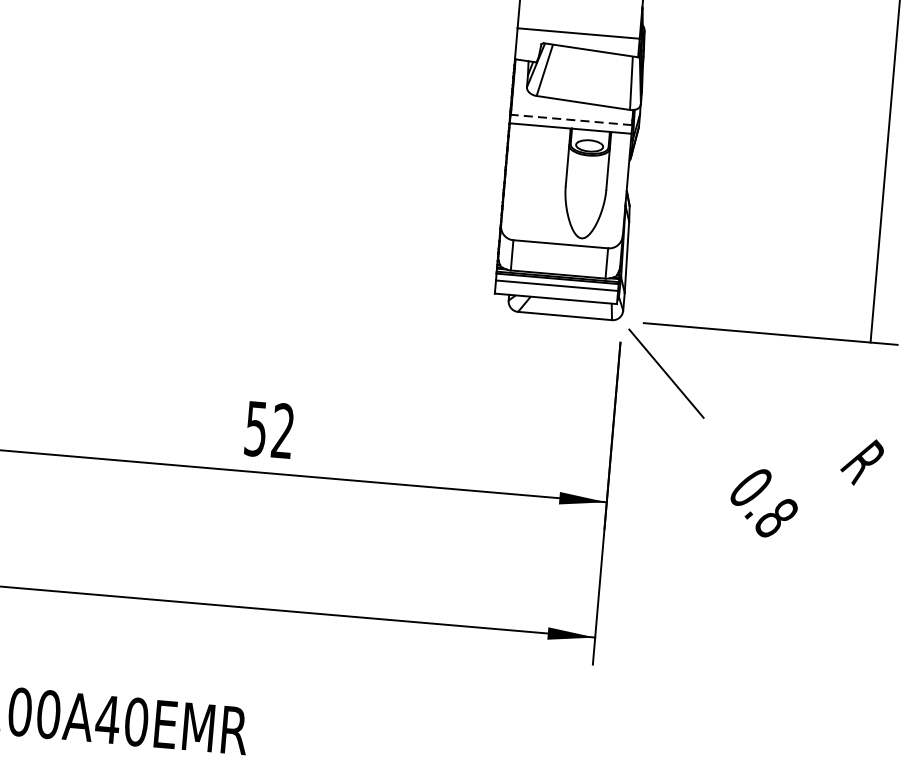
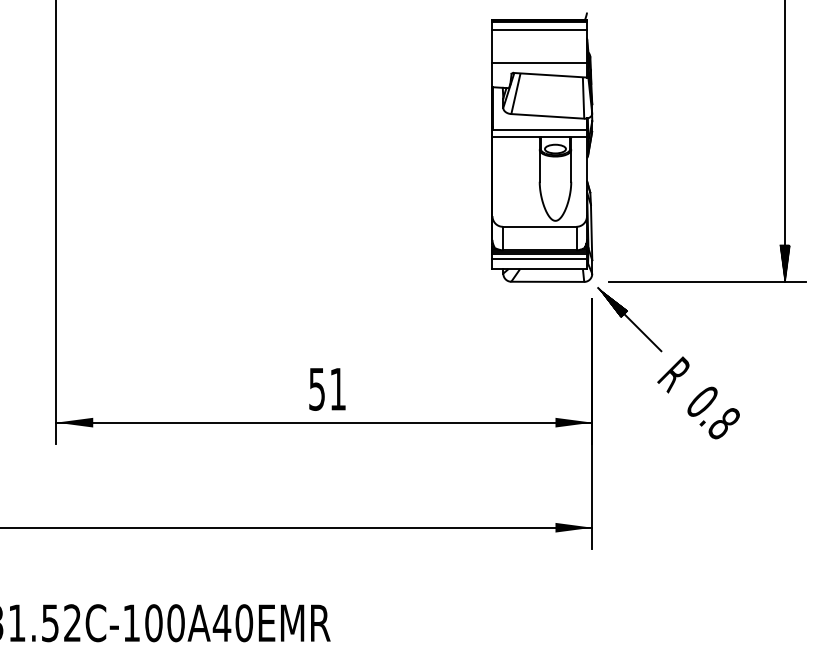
line: (571, 120) -> (539, 130), dashed -> solid
hatch: (871, 318) -> (784, 263), added
hatch: (646, 349) -> (612, 302), added
text: (282, 430) -> (337, 388), 52 -> 51
text: (862, 461) -> (673, 374), moved

